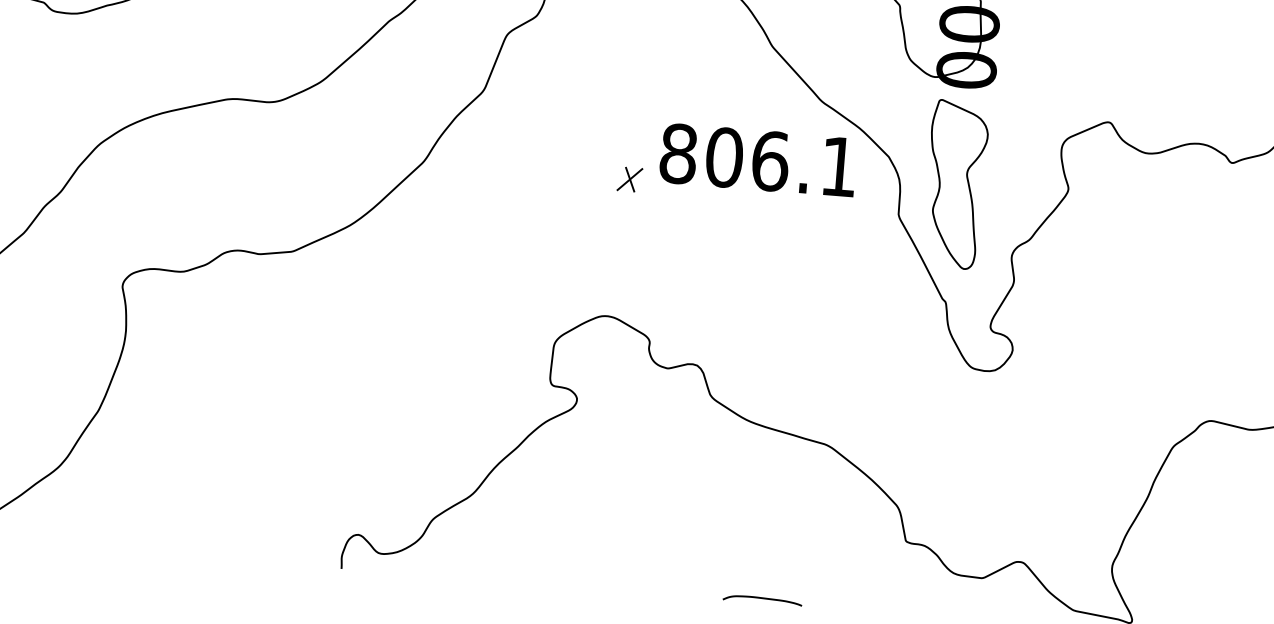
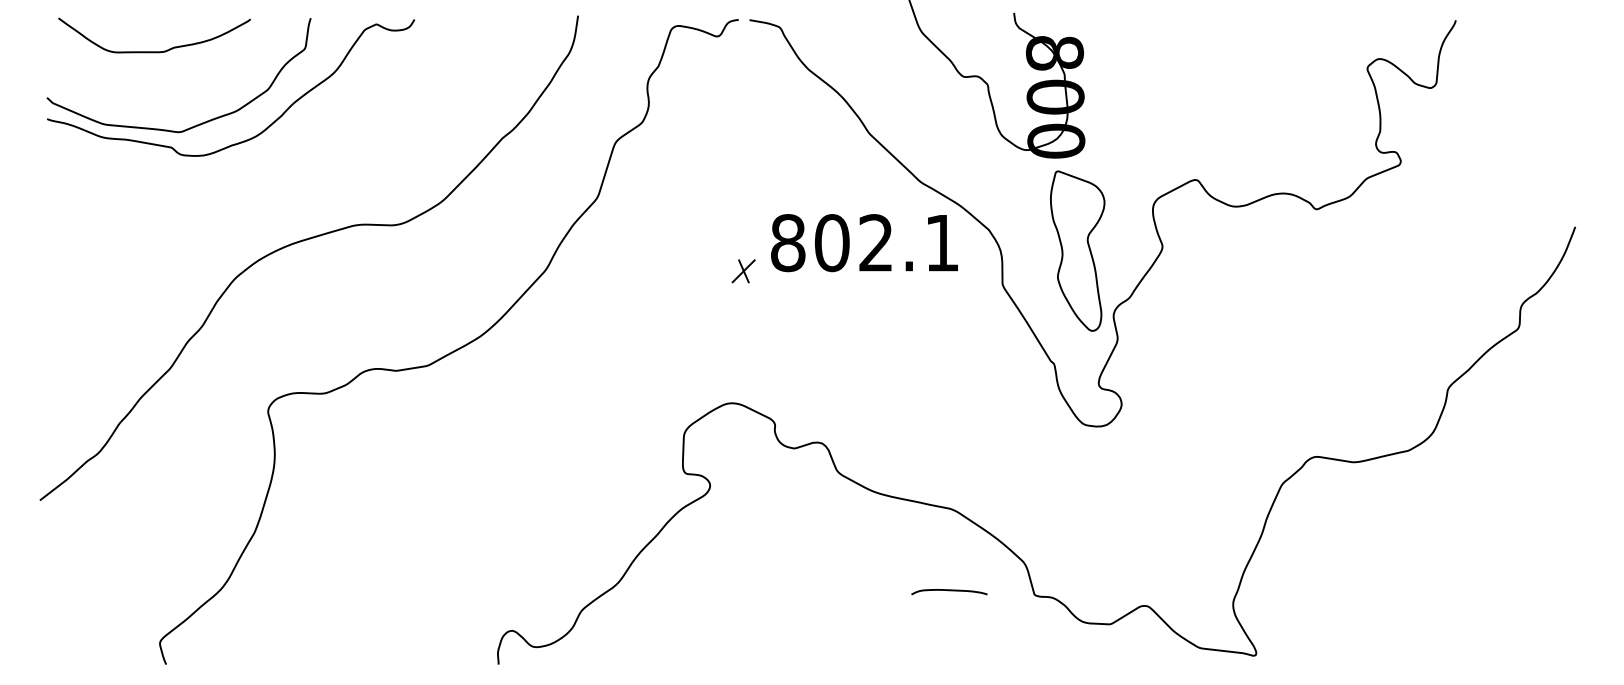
text: (770, 161) -> (876, 243), 806.1 -> 802.1
part: (955, 183) -> (1077, 250), moved
curve: (762, 599) -> (949, 591), moved

